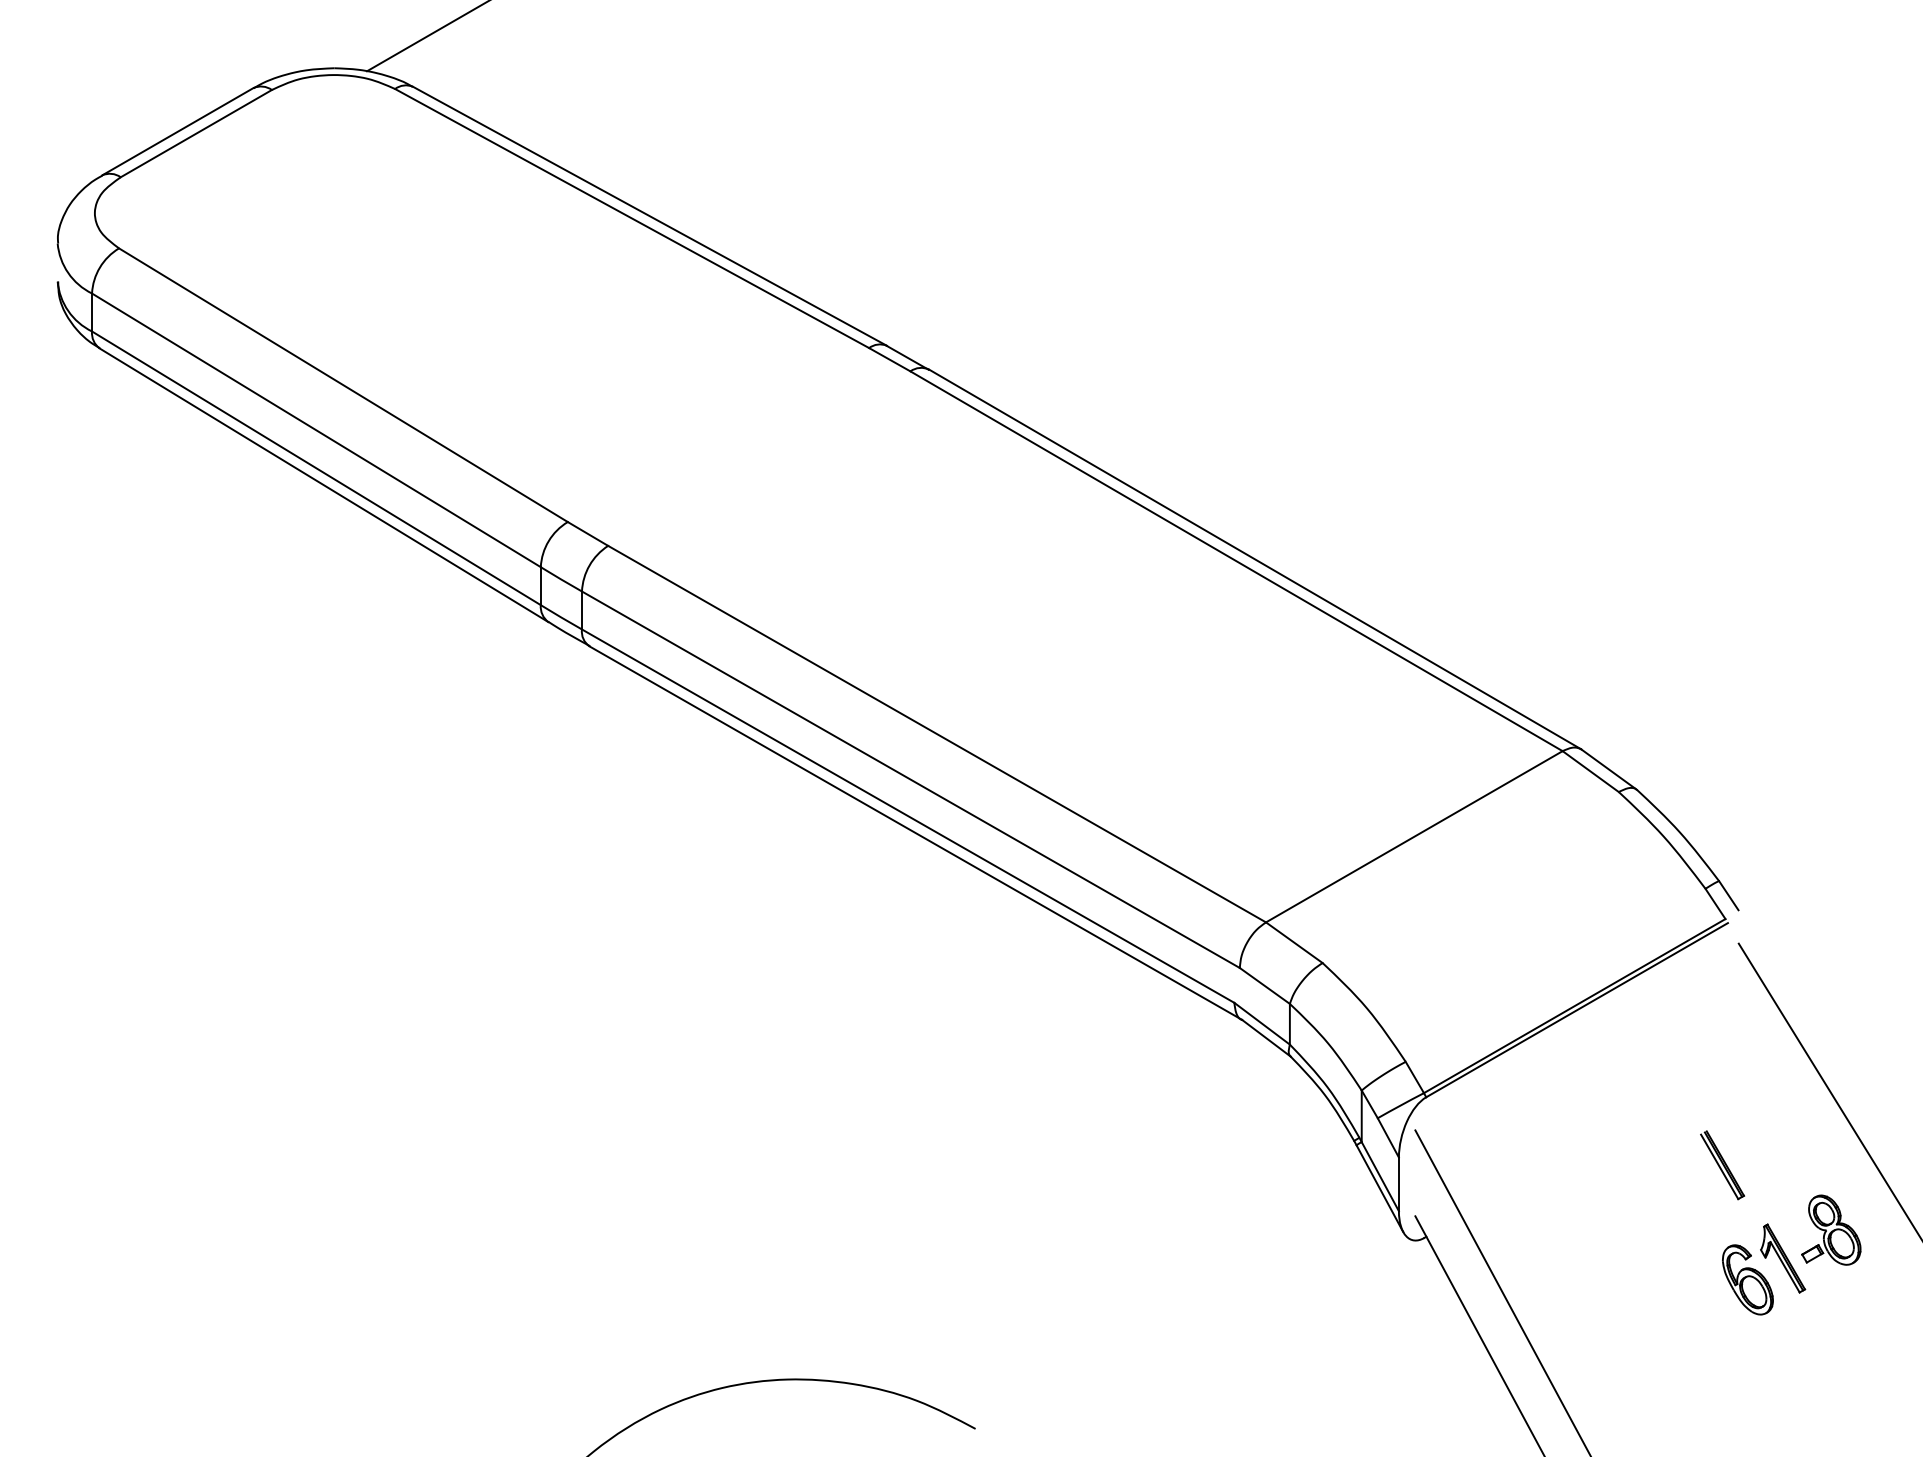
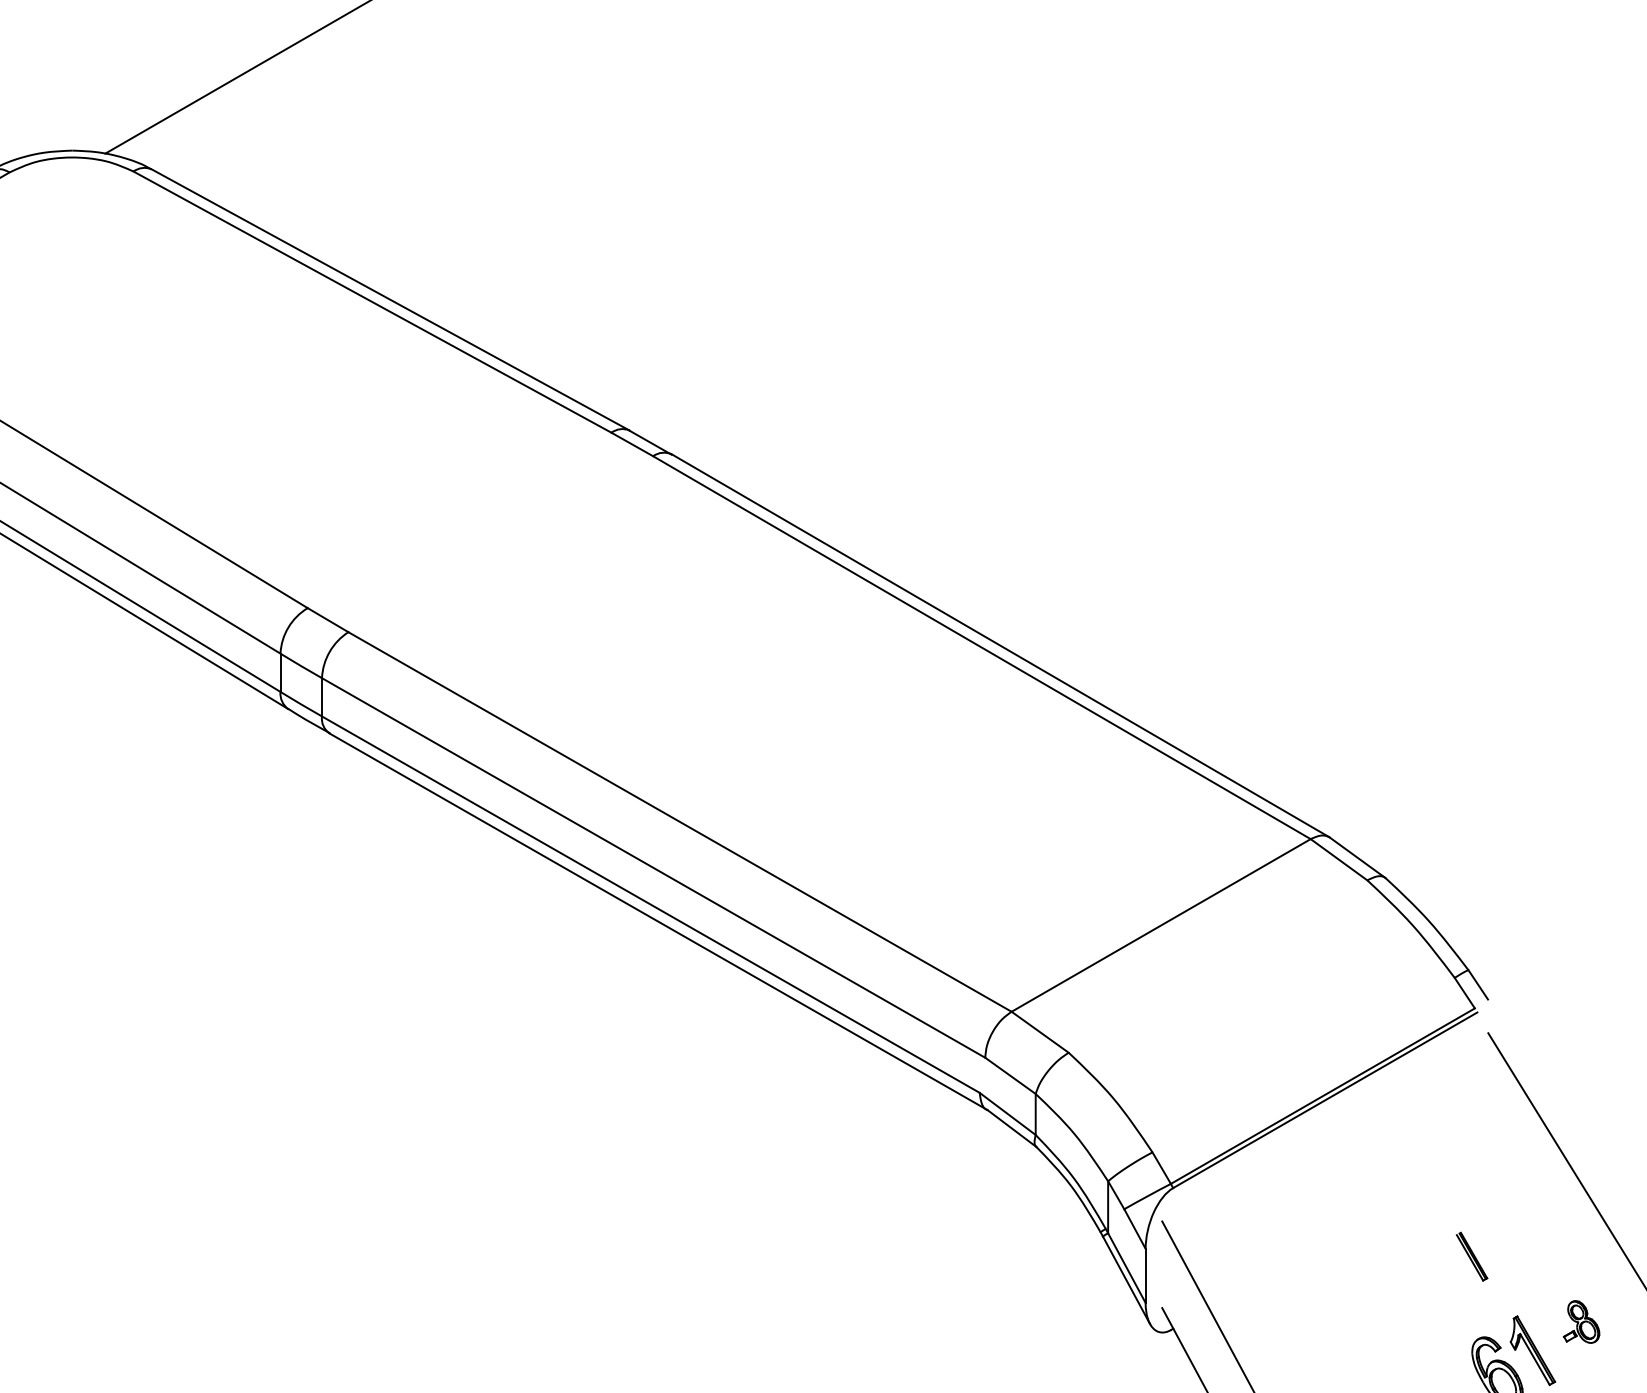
part: (1722, 1165) -> (1471, 1256), size x0.7
part: (1831, 1229) -> (1581, 1321), size x0.6

